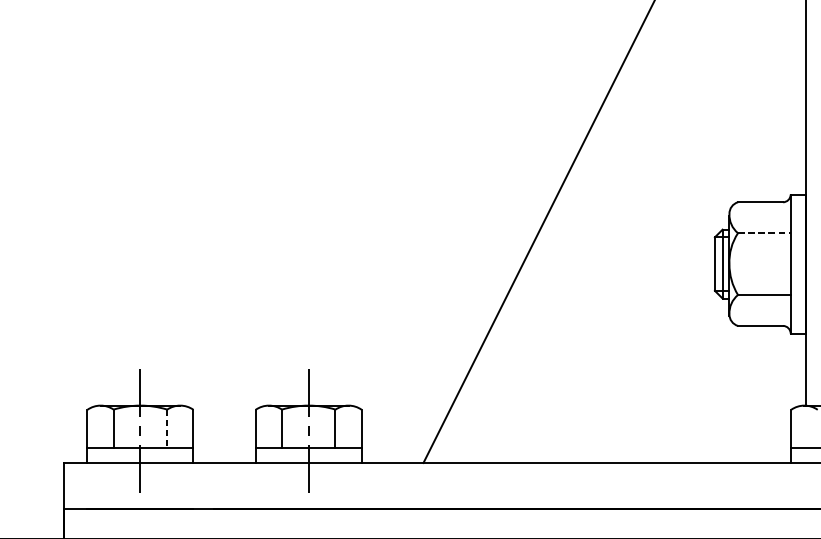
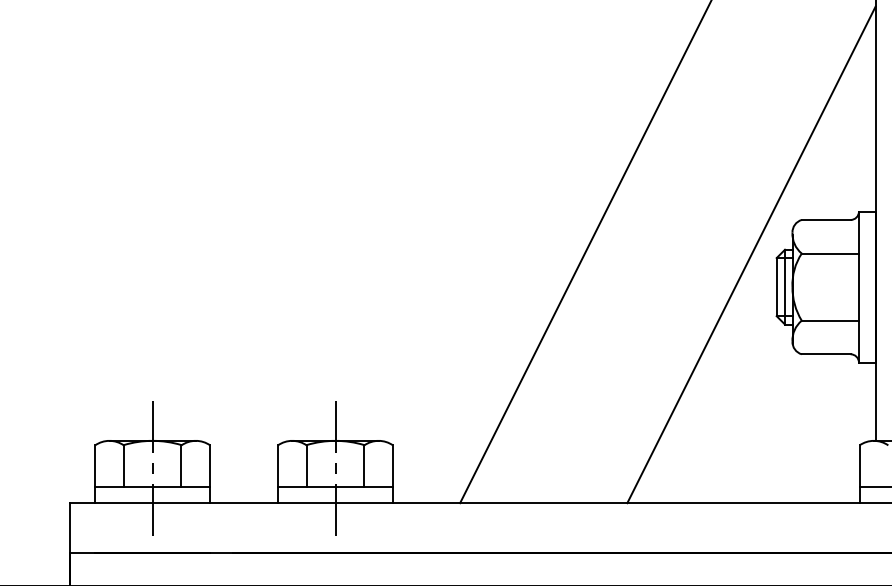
line: (764, 233) -> (830, 253), dashed -> solid
line: (691, 234) -> (751, 254), added
line: (167, 428) -> (181, 465), dashed -> solid

